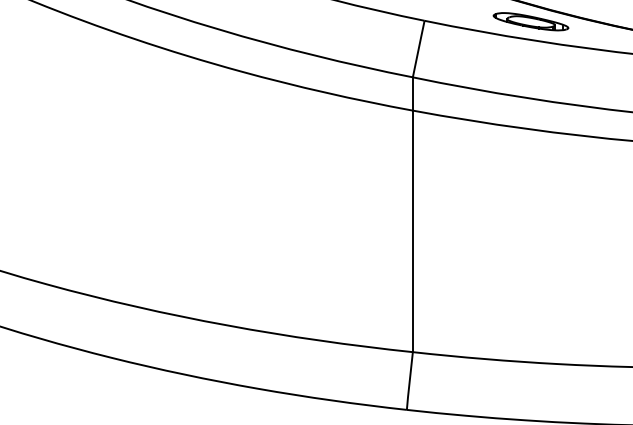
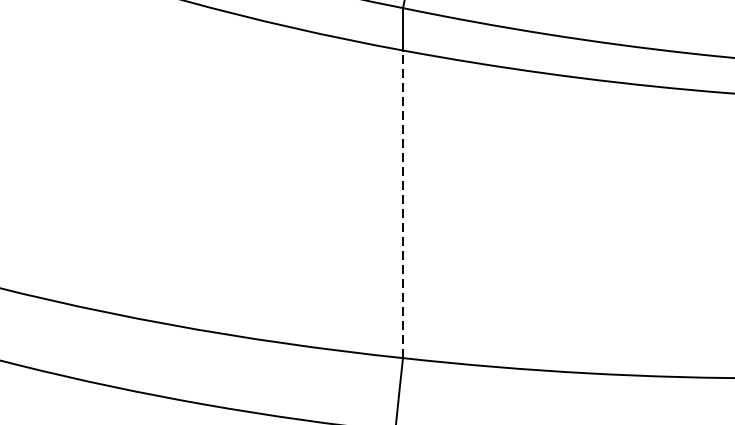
line: (412, 231) -> (402, 204), solid -> dashed

